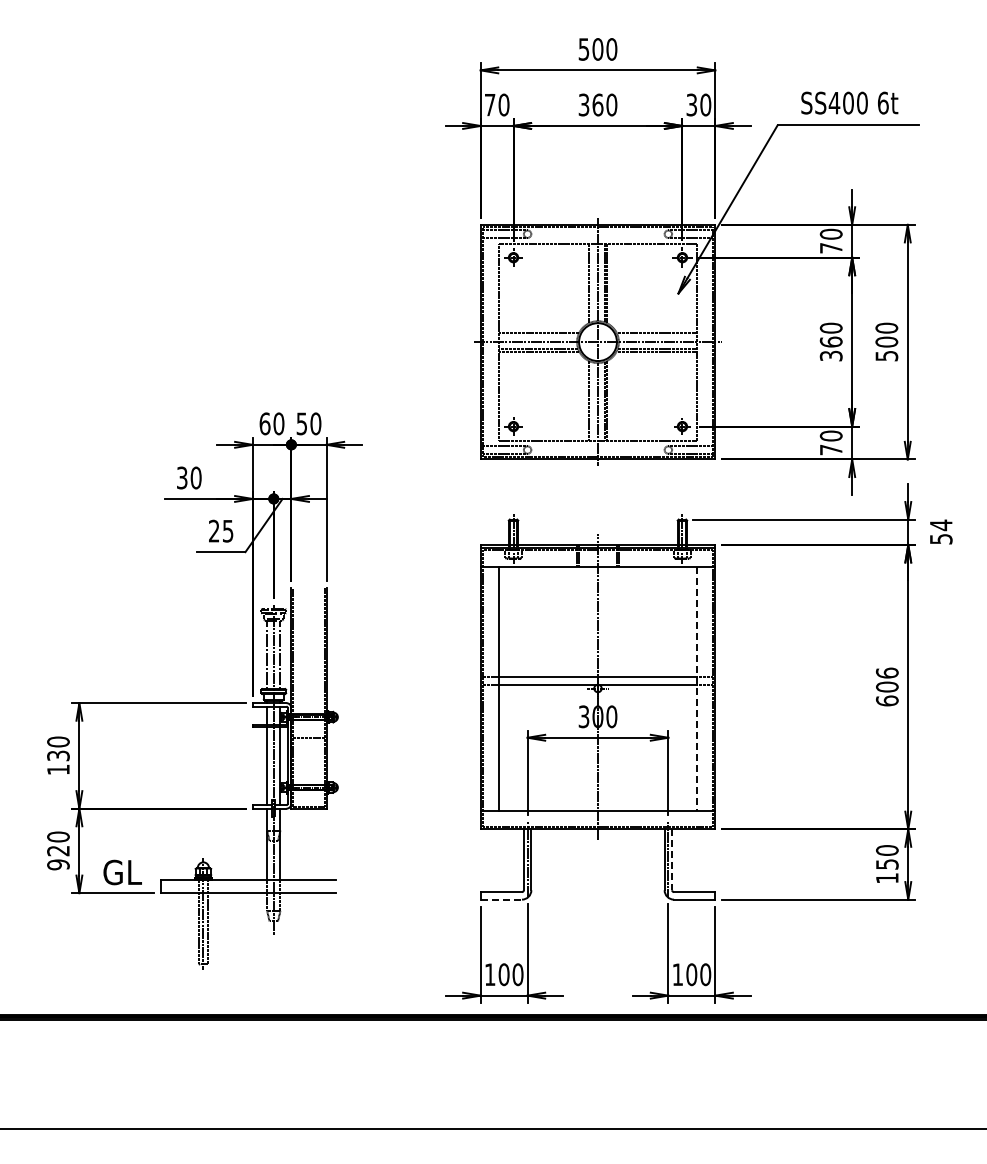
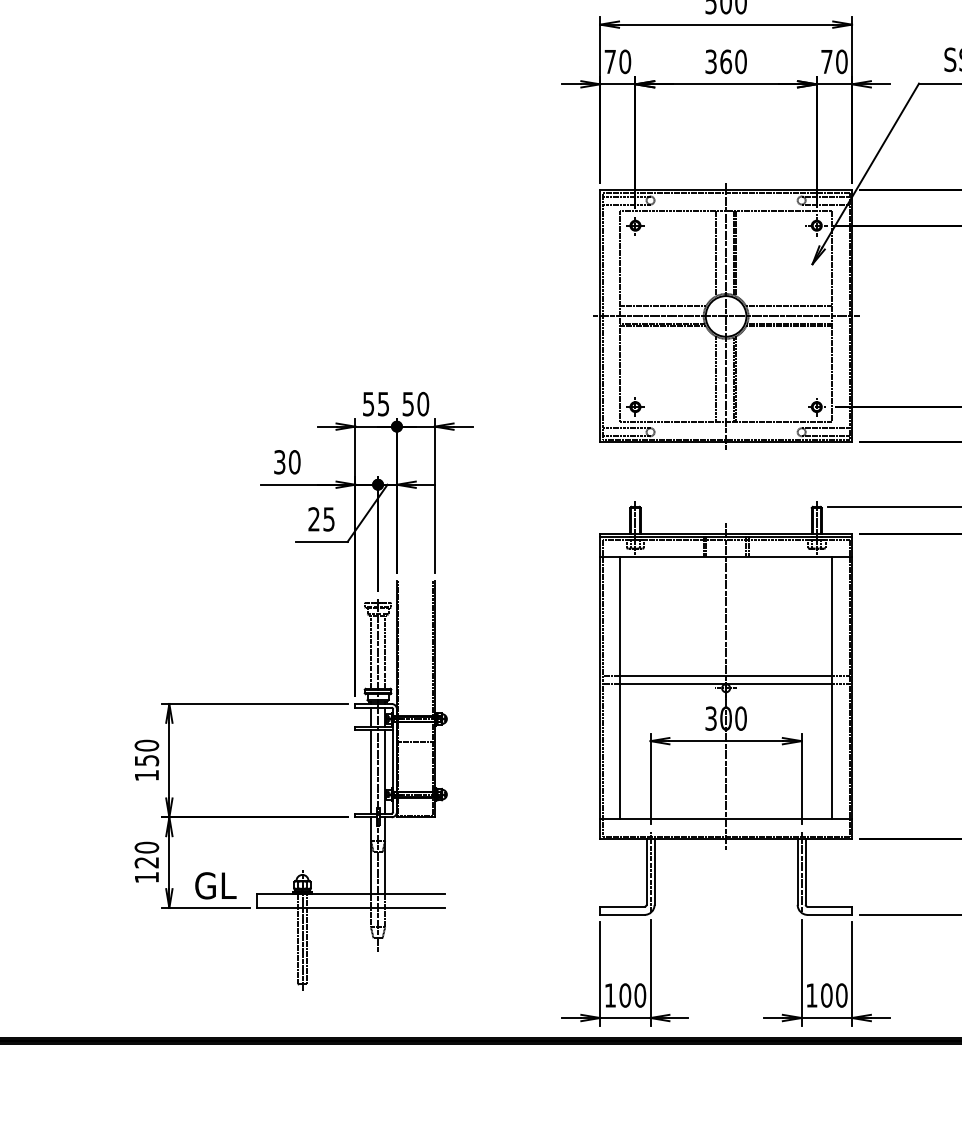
text: (691, 104) -> (826, 61), 30 -> 70
text: (271, 423) -> (375, 403), 60 -> 55
line: (696, 688) -> (831, 688), dashed -> solid
text: (58, 755) -> (146, 760), 130 -> 150
line: (672, 860) -> (806, 872), dashed -> solid
text: (58, 864) -> (146, 877), 920 -> 120
line: (501, 899) -> (622, 914), dashed -> solid

